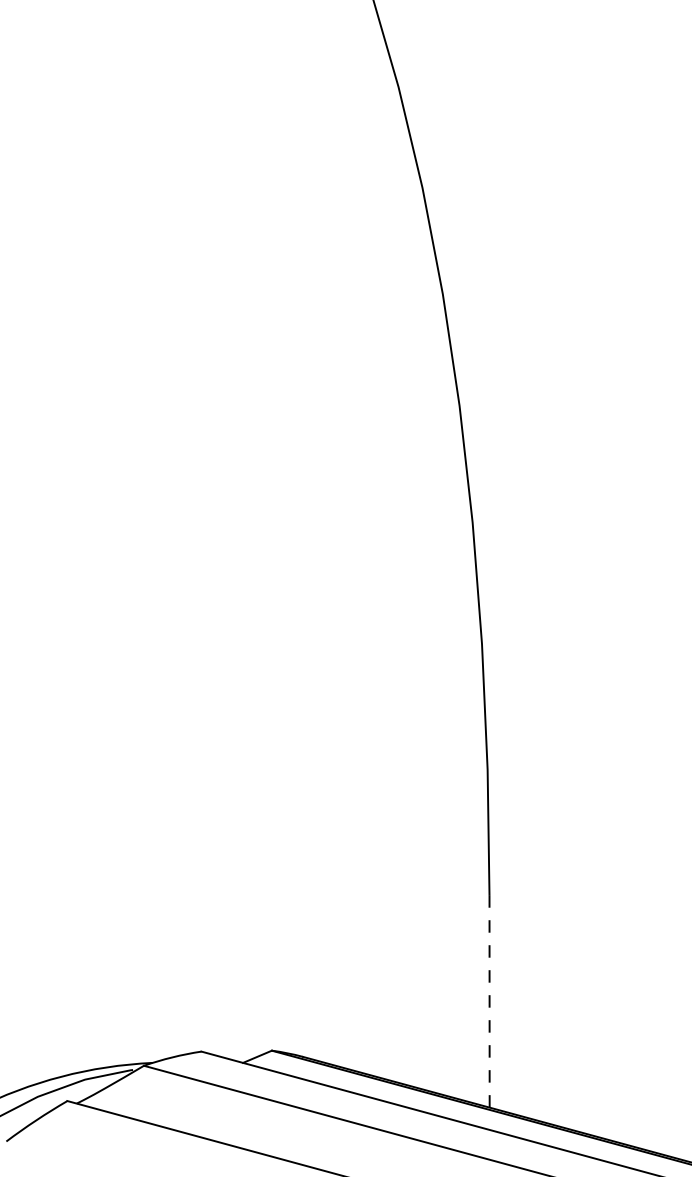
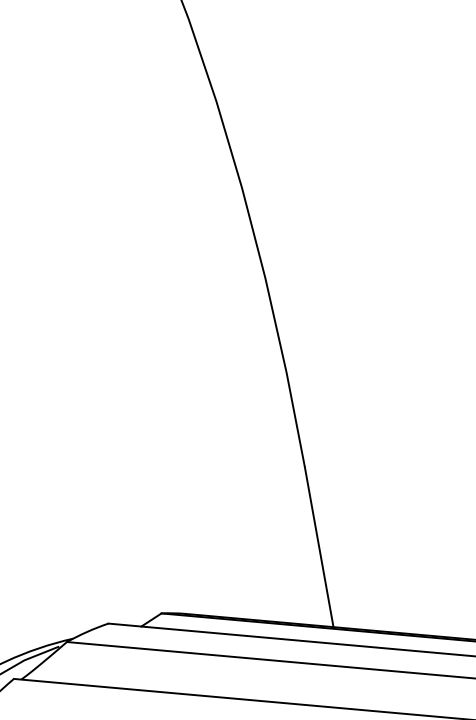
line: (489, 1001) -> (319, 547), dashed -> solid

